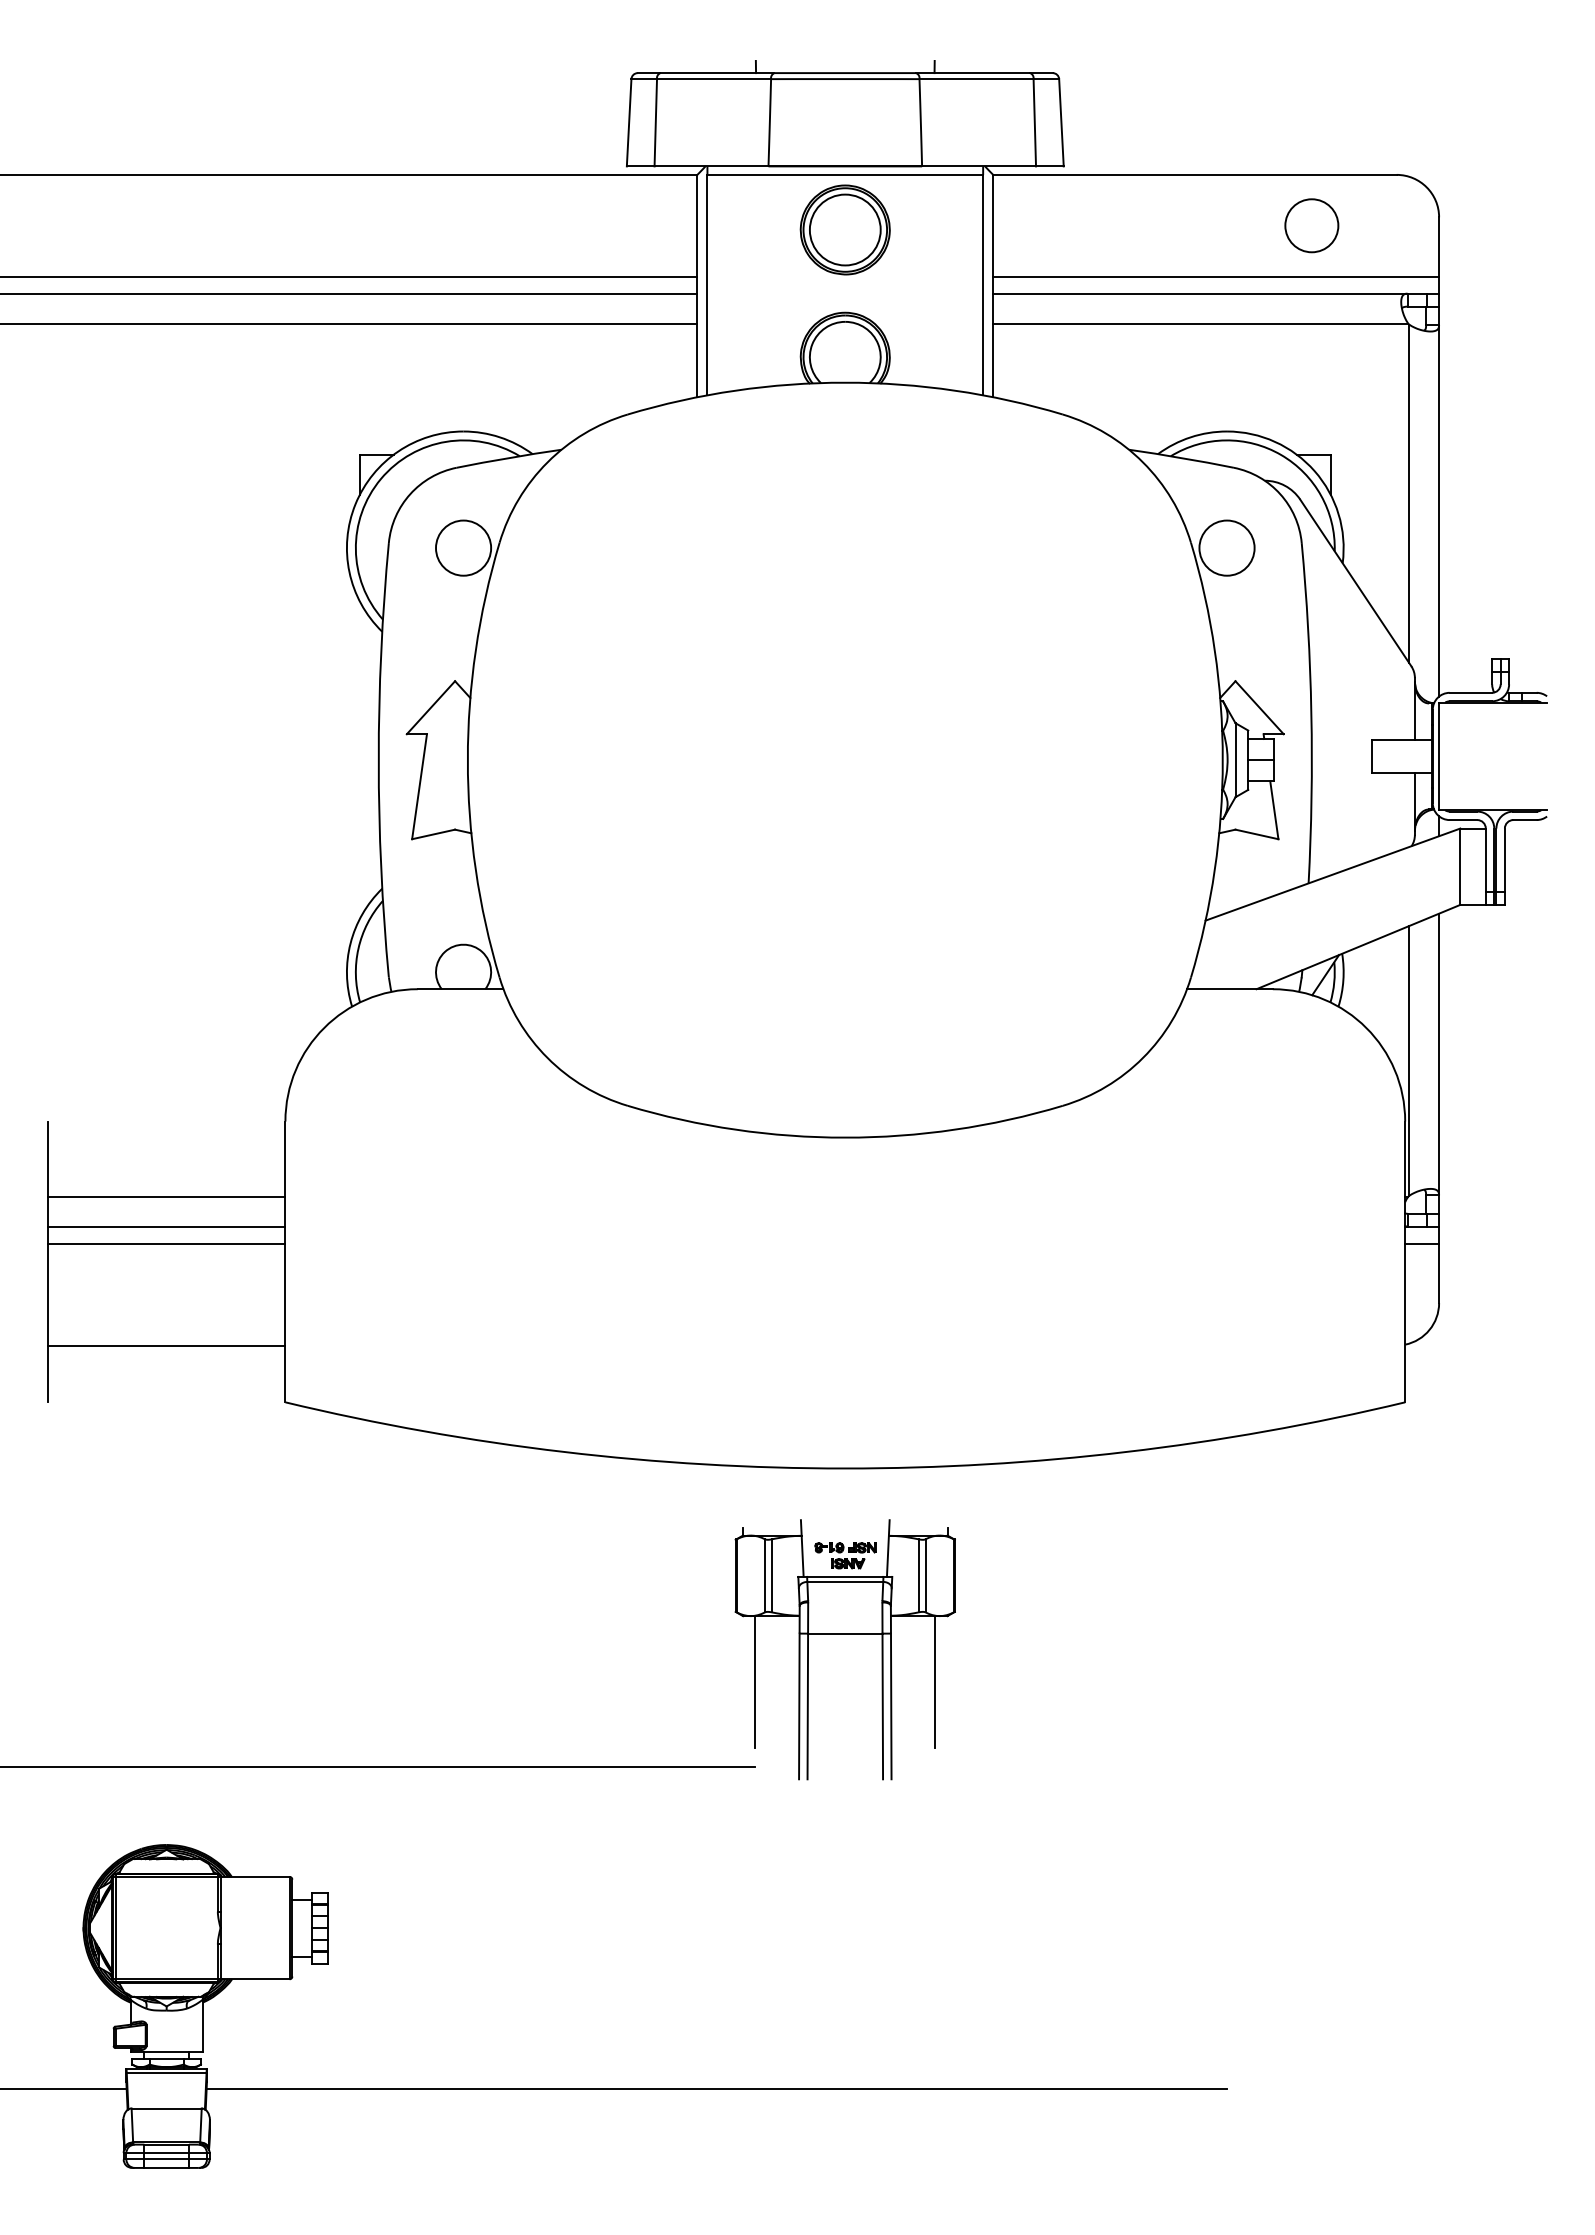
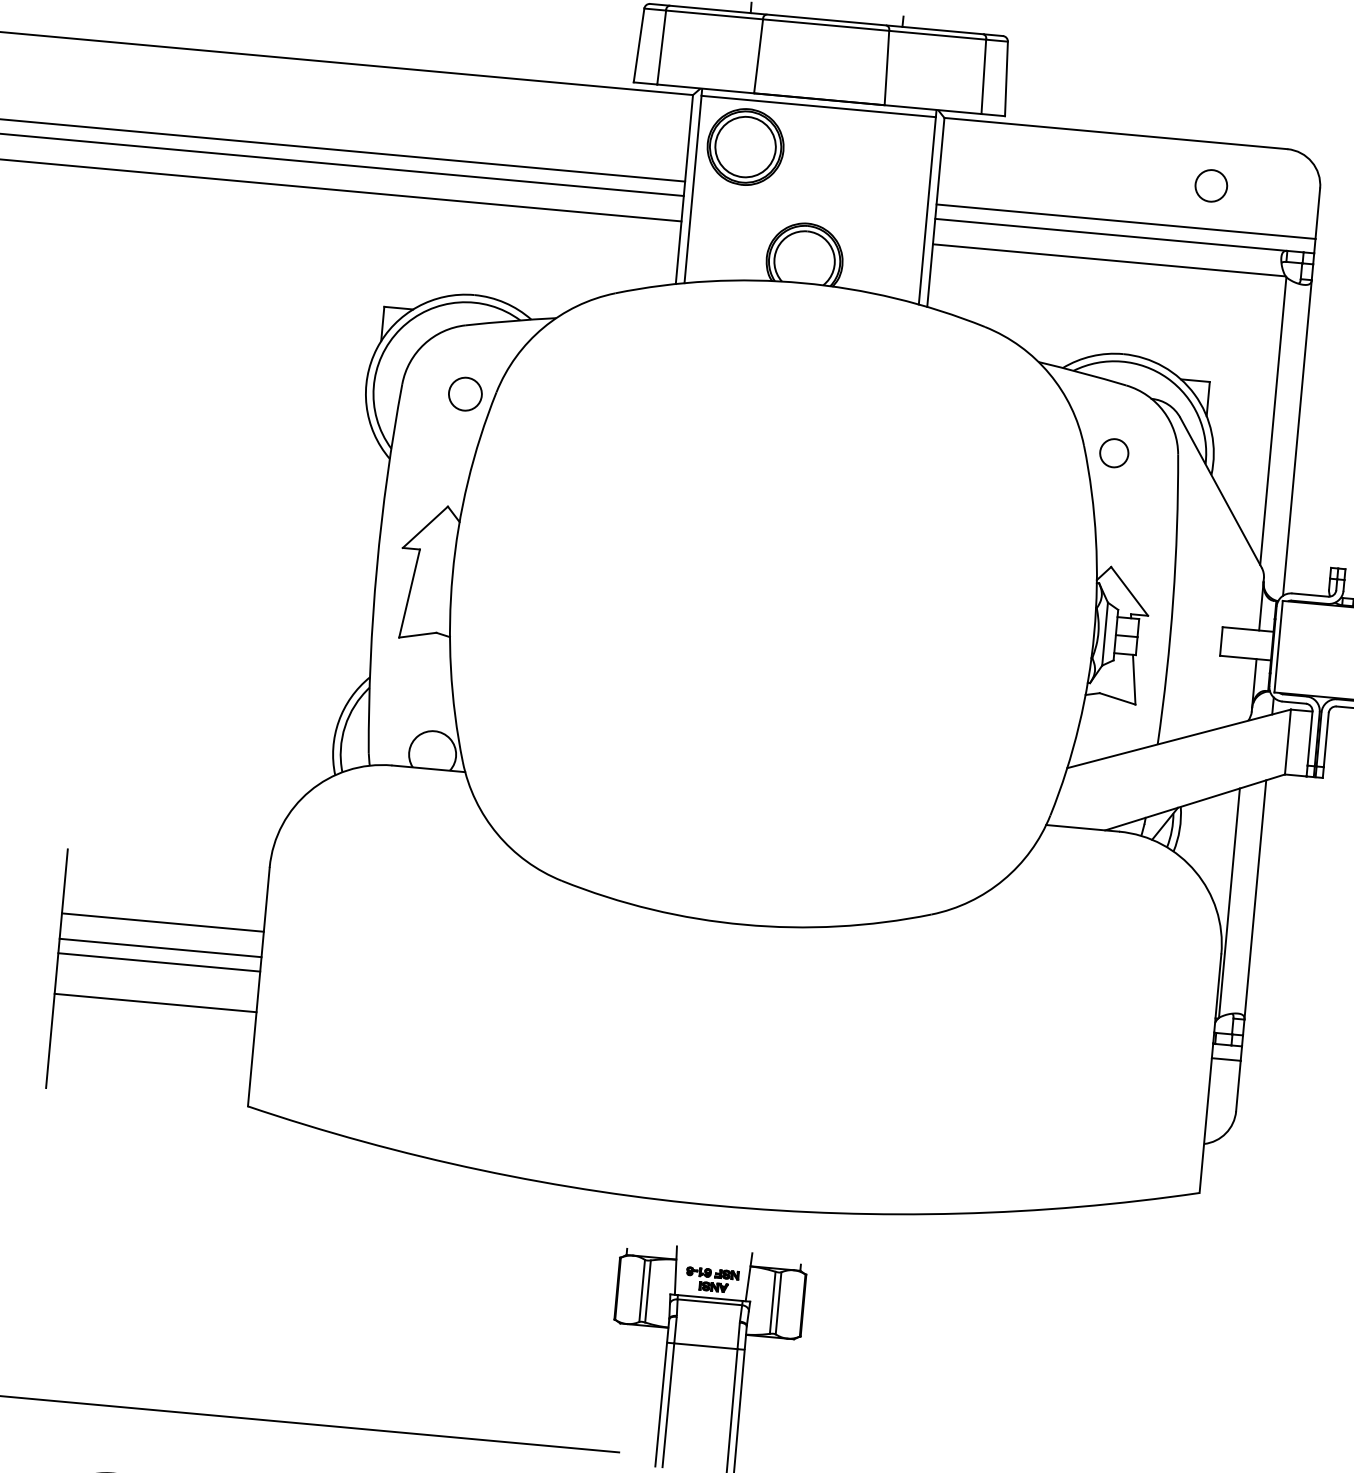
circle: (1311, 225) -> (1211, 185), size x0.7
part: (844, 229) -> (744, 146), moved
circle: (463, 547) -> (465, 393), size x0.7
circle: (1226, 547) -> (1113, 452), size x0.6
line: (166, 1345) -> (155, 1002), moved
line: (755, 1681) -> (625, 1380), removed
line: (935, 1681) -> (778, 1393), removed

